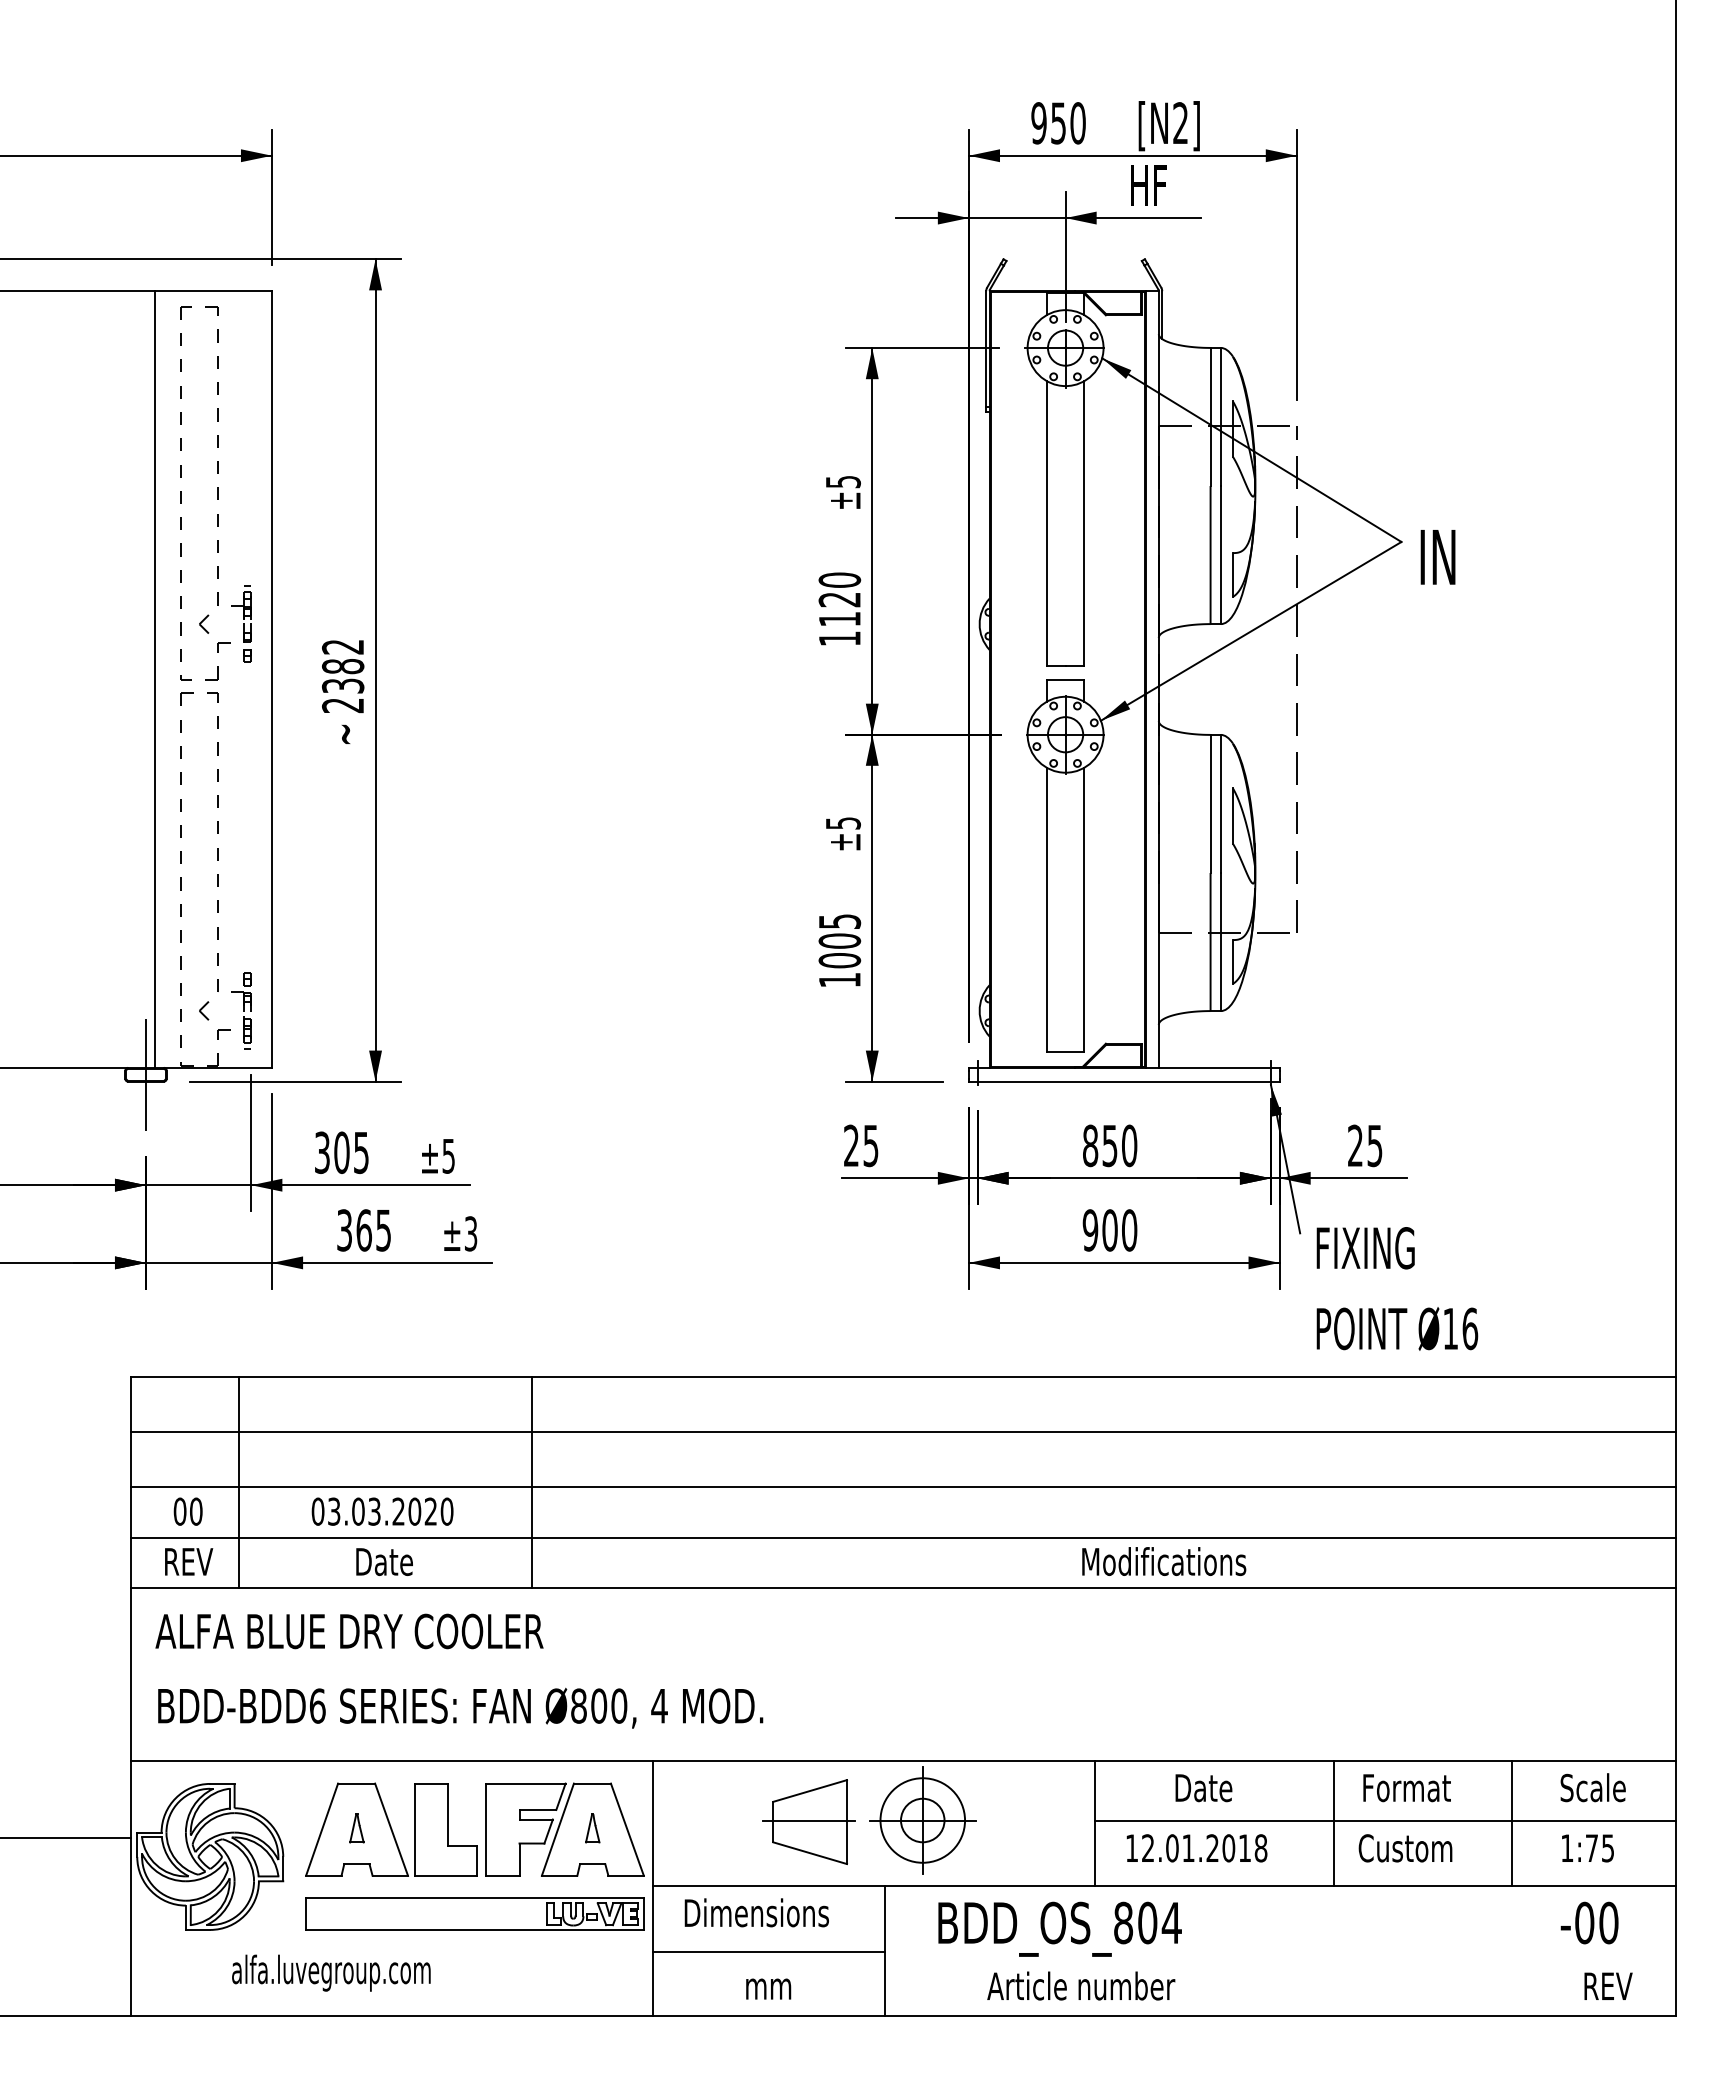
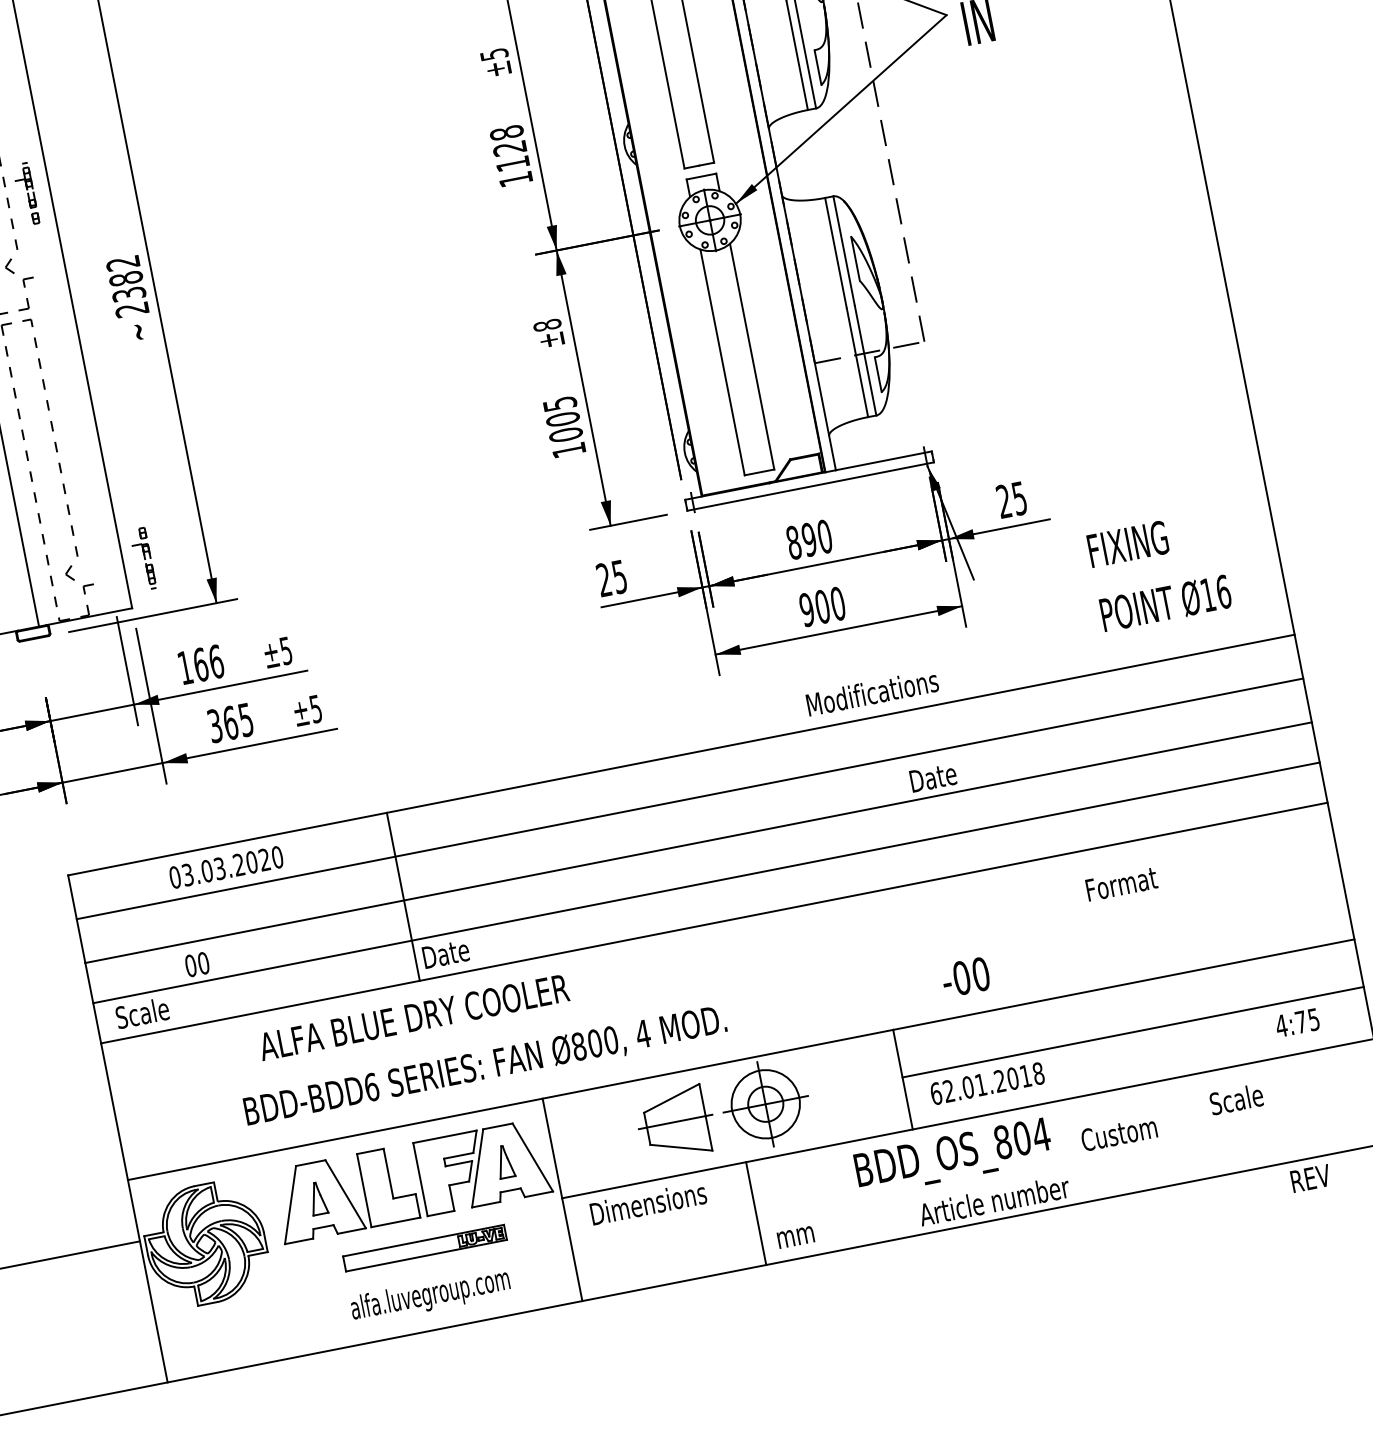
text: (839, 579) -> (506, 132), 1120 -> 1128
part: (241, 623) -> (25, 193), moved
text: (842, 823) -> (546, 325), ±5 -> ±8
part: (241, 1010) -> (142, 558), moved
line: (146, 1074) -> (33, 633), removed
text: (1109, 1145) -> (808, 539), 850 -> 890
text: (342, 1152) -> (201, 664), 305 -> 166
text: (471, 1233) -> (316, 708), ±3 -> ±5
text: (1397, 1288) -> (1159, 571), moved
line: (238, 1482) -> (170, 942), removed
text: (187, 1511) -> (196, 964), moved
text: (382, 1511) -> (226, 867), moved
text: (187, 1561) -> (141, 1013), REV -> Scale
text: (384, 1561) -> (445, 953), moved
text: (1164, 1561) -> (872, 692), moved
text: (349, 1631) -> (413, 1017), moved
text: (460, 1707) -> (485, 1066), moved
text: (1592, 1787) -> (1235, 1099), moved
text: (1203, 1788) -> (933, 778), moved
text: (1406, 1788) -> (1121, 884), moved
line: (1334, 1823) -> (1092, 1042), removed
line: (1512, 1823) -> (1234, 1014), removed
part: (356, 1828) -> (317, 1198), size x1.4
part: (592, 1828) -> (504, 1162), size x1.4
text: (1566, 1847) -> (1280, 1025), 1:75 -> 4:75
text: (1131, 1848) -> (935, 1093), 12.01.2018 -> 62.01.2018
text: (1405, 1848) -> (1119, 1133), moved
part: (474, 1913) -> (424, 1247), size x0.6
text: (1589, 1922) -> (965, 976), moved
text: (1059, 1928) -> (953, 1156), moved
line: (769, 1952) -> (664, 1232), removed
text: (331, 1972) -> (430, 1295), moved
text: (1081, 1985) -> (994, 1200), moved
text: (1608, 1985) -> (1310, 1177), moved
text: (768, 1988) -> (795, 1236), moved

